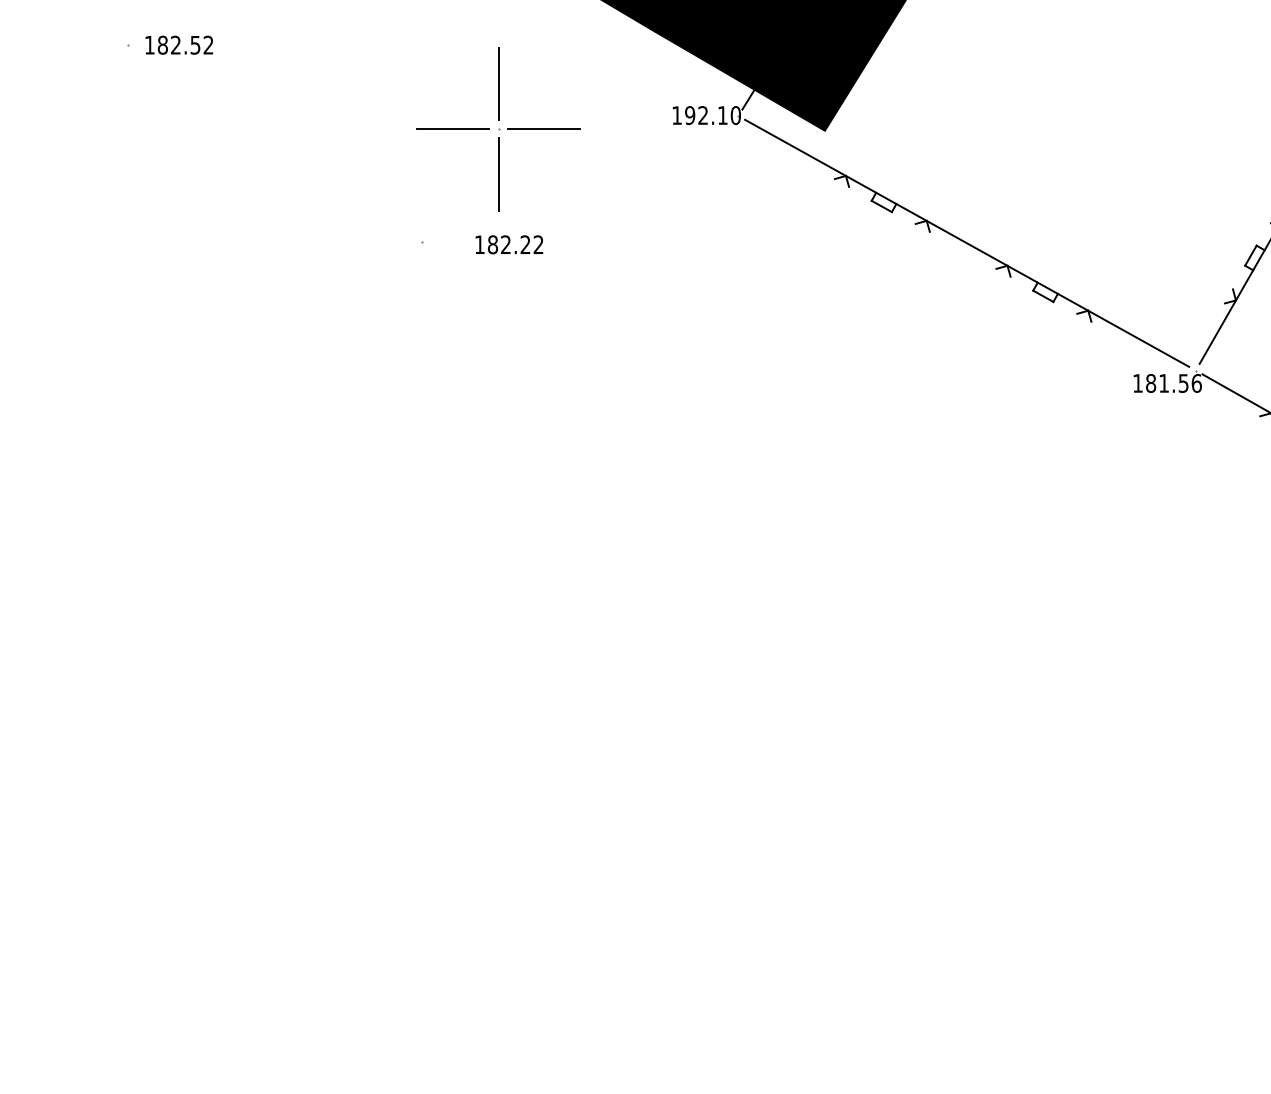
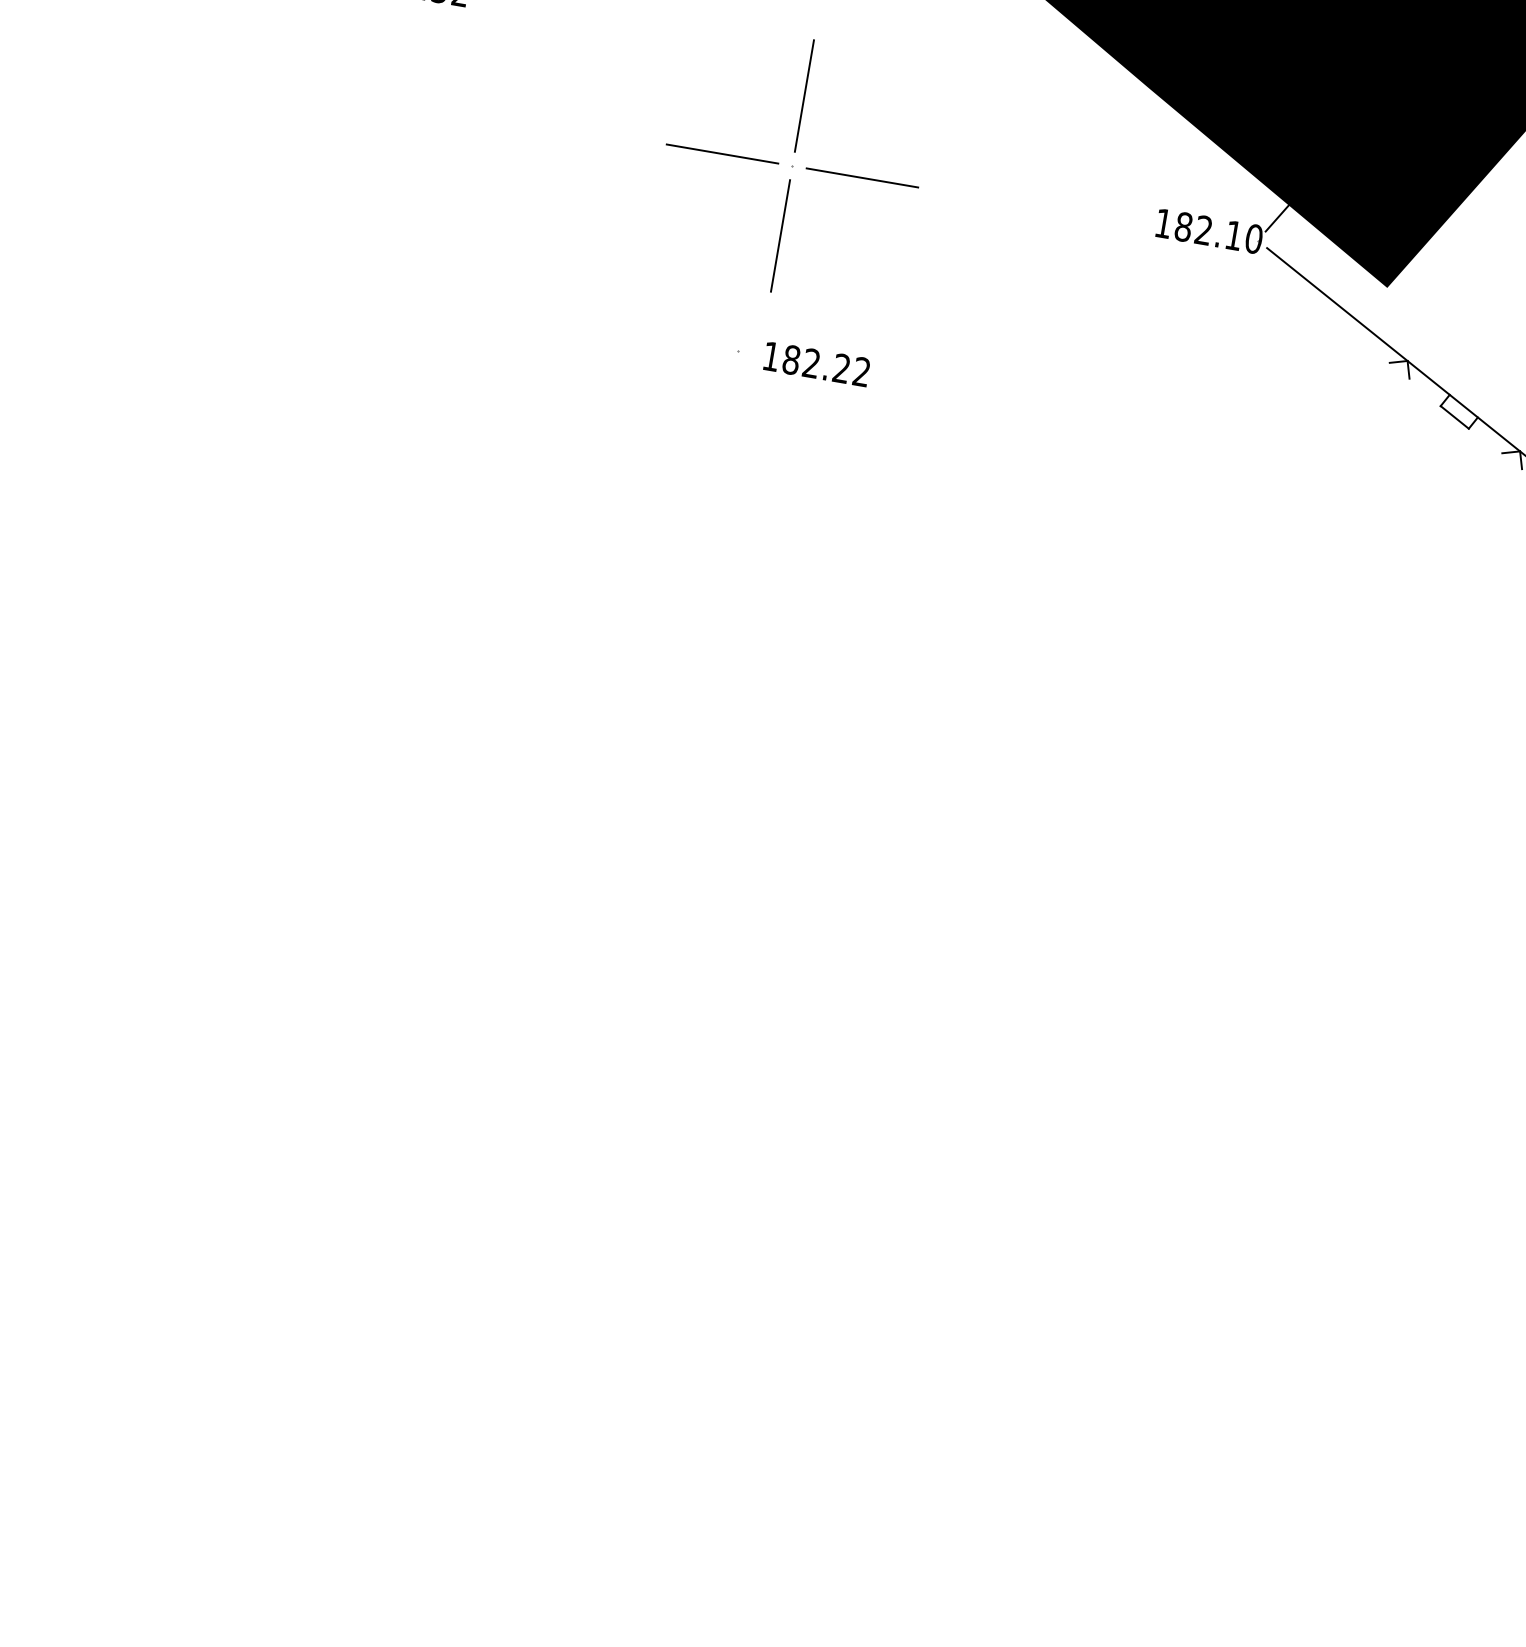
text: (690, 115) -> (1184, 227), 192.10 -> 182.10
part: (498, 129) -> (792, 166), moved
text: (509, 244) -> (817, 363), moved

